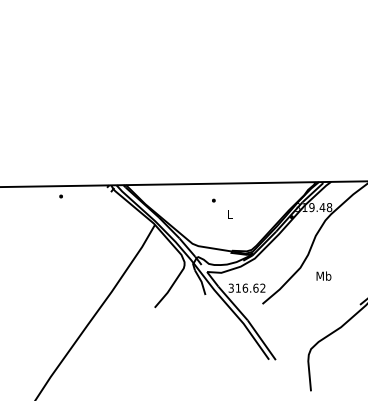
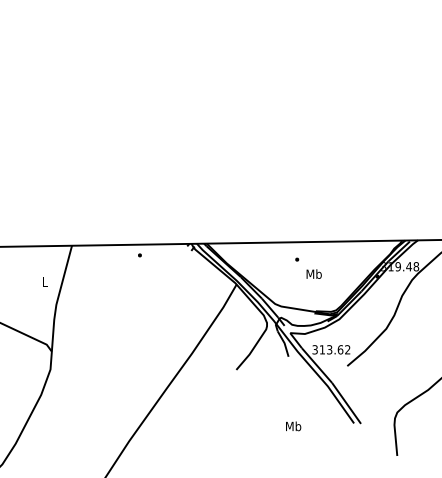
text: (229, 214) -> (313, 273), L -> Mb
text: (323, 276) -> (293, 426), moved
text: (245, 287) -> (329, 349), 316.62 -> 313.62

